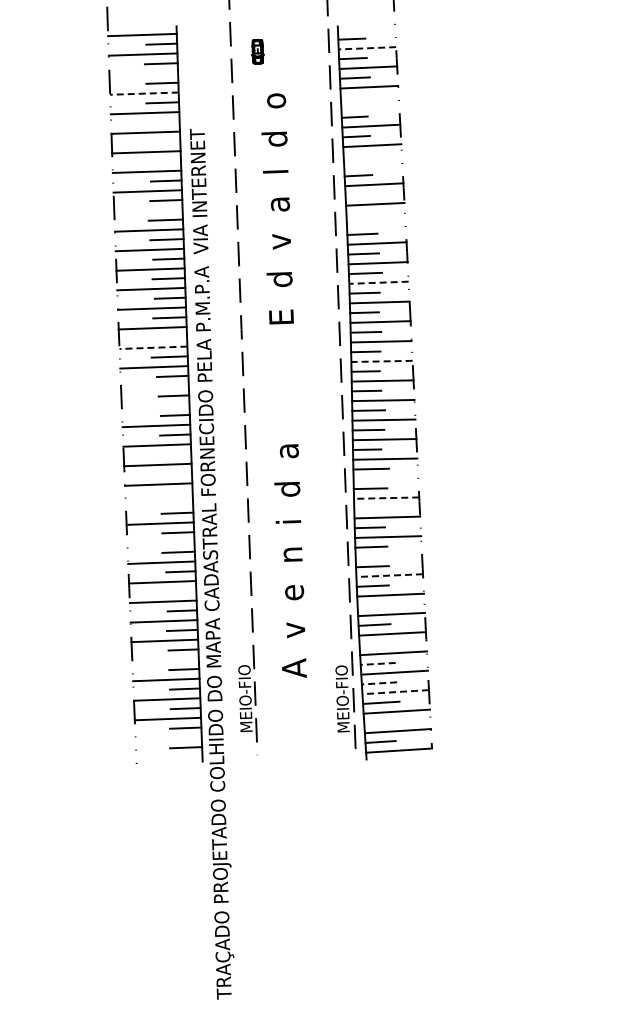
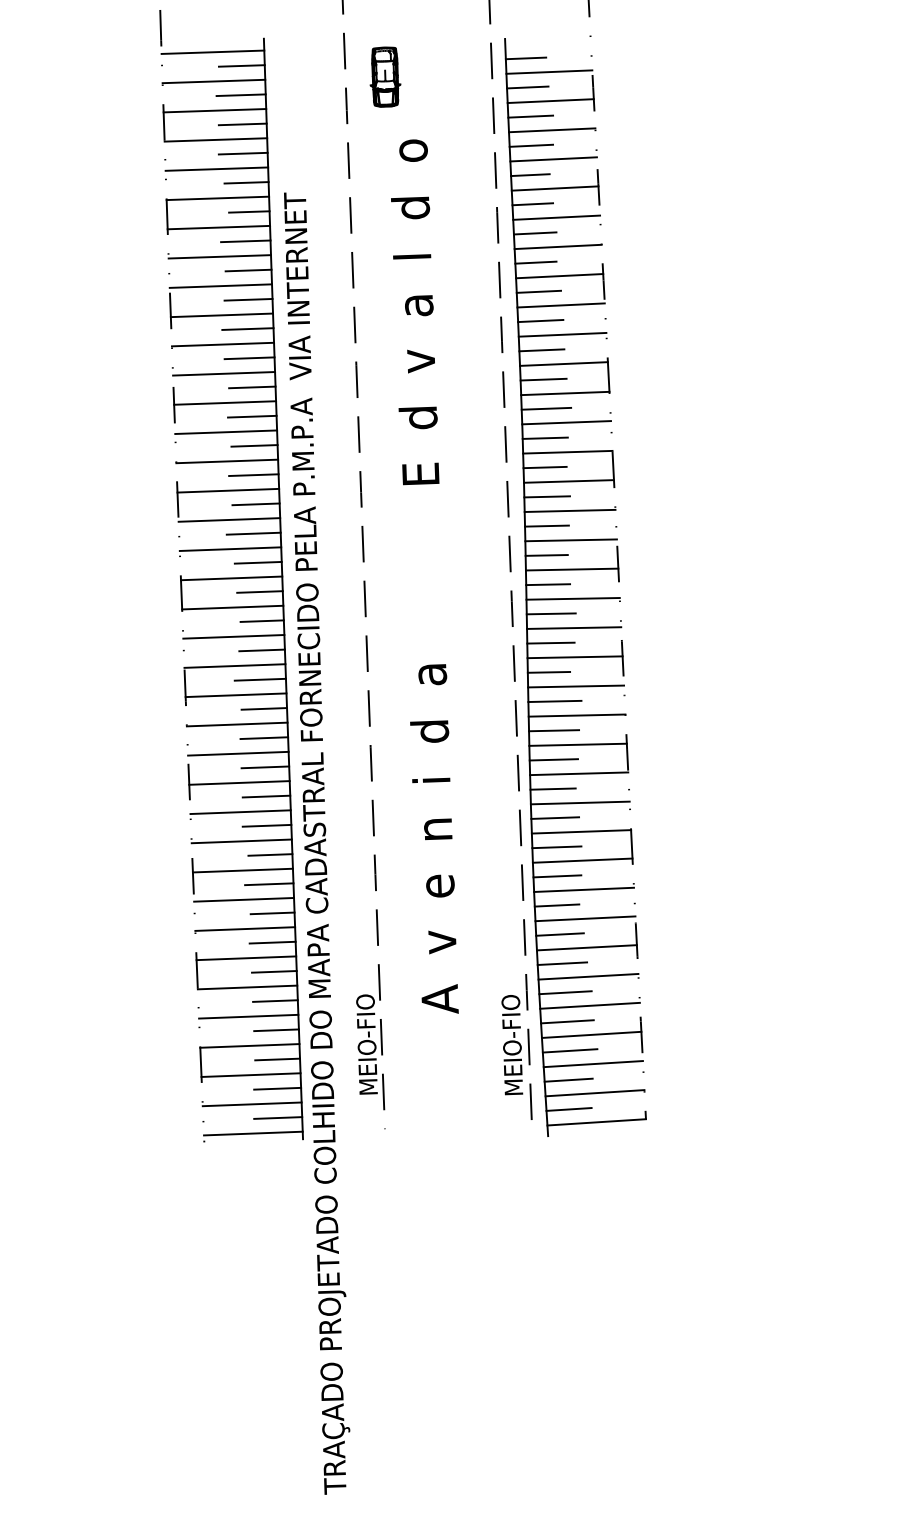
line: (367, 48) -> (549, 72), dashed -> solid
part: (257, 51) -> (384, 76), size x1.67
line: (143, 73) -> (214, 109), added
line: (143, 93) -> (214, 139), dashed -> solid
line: (354, 97) -> (530, 145), added
line: (370, 106) -> (553, 159), added
line: (164, 121) -> (245, 181), added
line: (166, 141) -> (248, 211), added
line: (357, 155) -> (534, 232), added
line: (163, 161) -> (244, 241), added
line: (373, 164) -> (558, 245), added
line: (360, 194) -> (539, 290), added
line: (148, 210) -> (221, 314), added
line: (361, 214) -> (540, 320), added
line: (375, 223) -> (561, 334), added
line: (378, 282) -> (565, 422), dashed -> solid
line: (171, 336) -> (256, 503), added
line: (153, 347) -> (229, 519), dashed -> solid
line: (381, 361) -> (570, 540), dashed -> solid
line: (154, 386) -> (230, 577), added
line: (155, 406) -> (232, 607), added
line: (174, 454) -> (260, 679), added
line: (176, 473) -> (263, 707), added
line: (385, 478) -> (576, 715), added
line: (176, 493) -> (263, 737), added
line: (386, 498) -> (577, 745), dashed -> solid
line: (159, 503) -> (238, 752), added
line: (370, 507) -> (553, 758), added
line: (160, 542) -> (239, 811), added
line: (388, 556) -> (580, 832), added
line: (389, 575) -> (582, 860), dashed -> solid
line: (179, 591) -> (268, 884), added
line: (372, 605) -> (556, 905), added
line: (375, 644) -> (561, 963), added
line: (165, 660) -> (247, 987), added
line: (378, 663) -> (565, 992), dashed -> solid
line: (379, 683) -> (567, 1021), dashed -> solid
line: (395, 692) -> (591, 1035), dashed -> solid
line: (380, 722) -> (568, 1080), added
line: (168, 738) -> (251, 1104), added
line: (169, 757) -> (253, 1132), added

